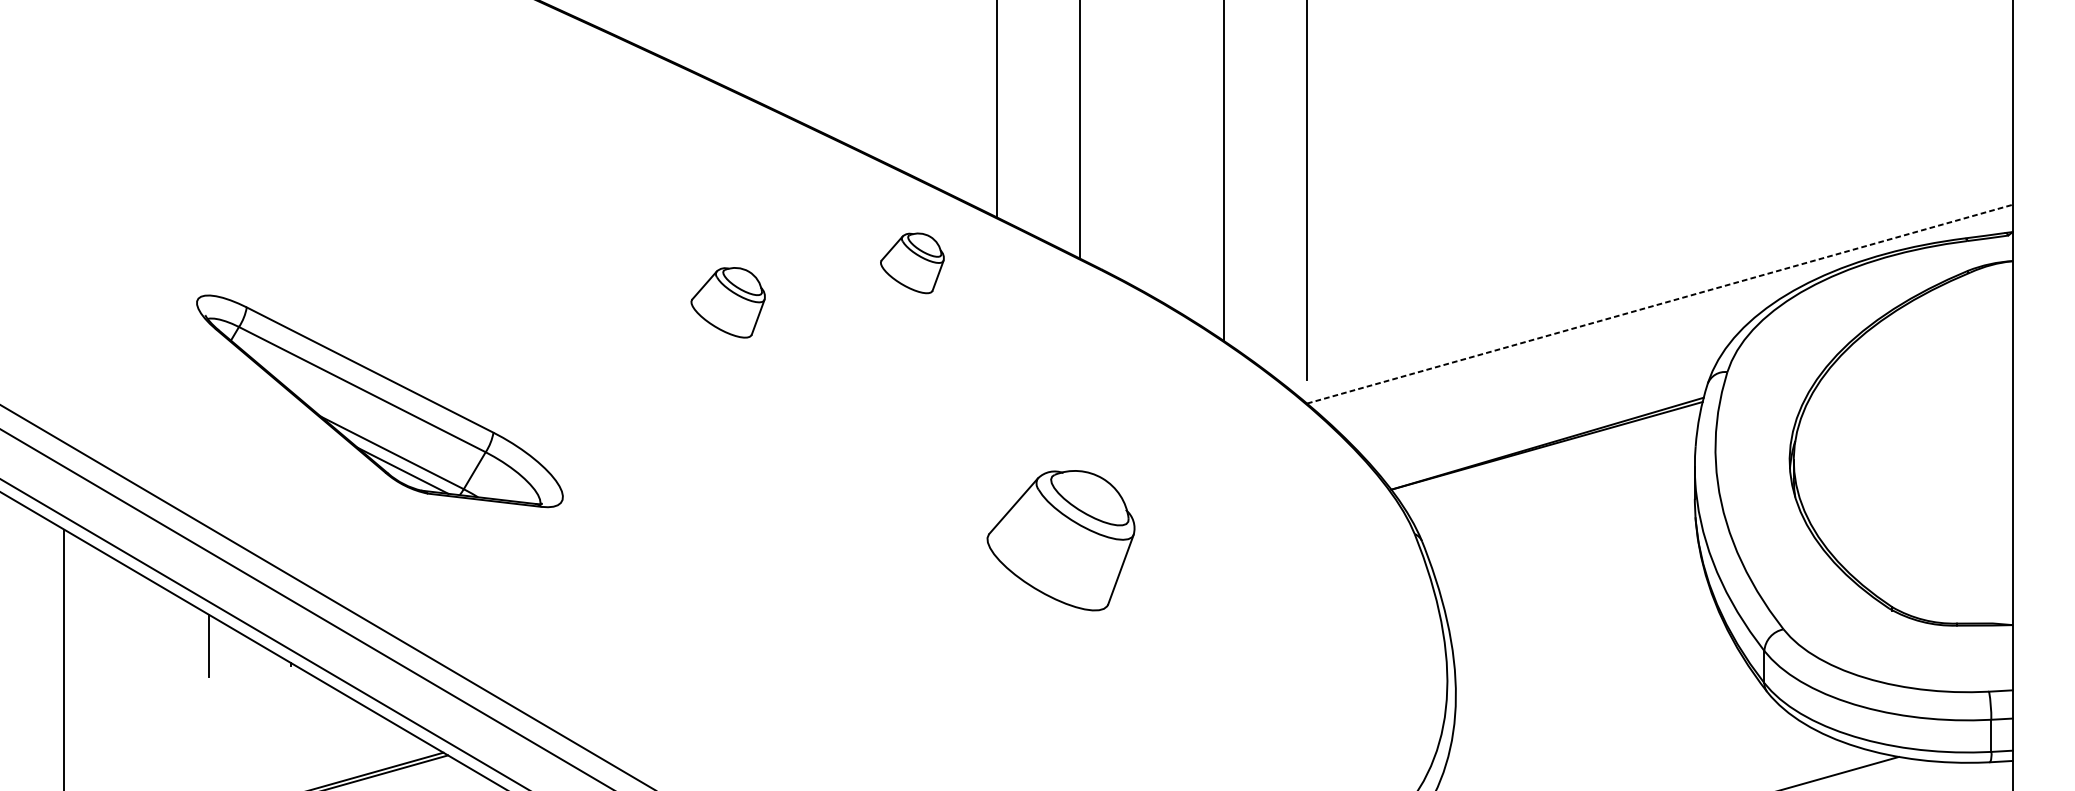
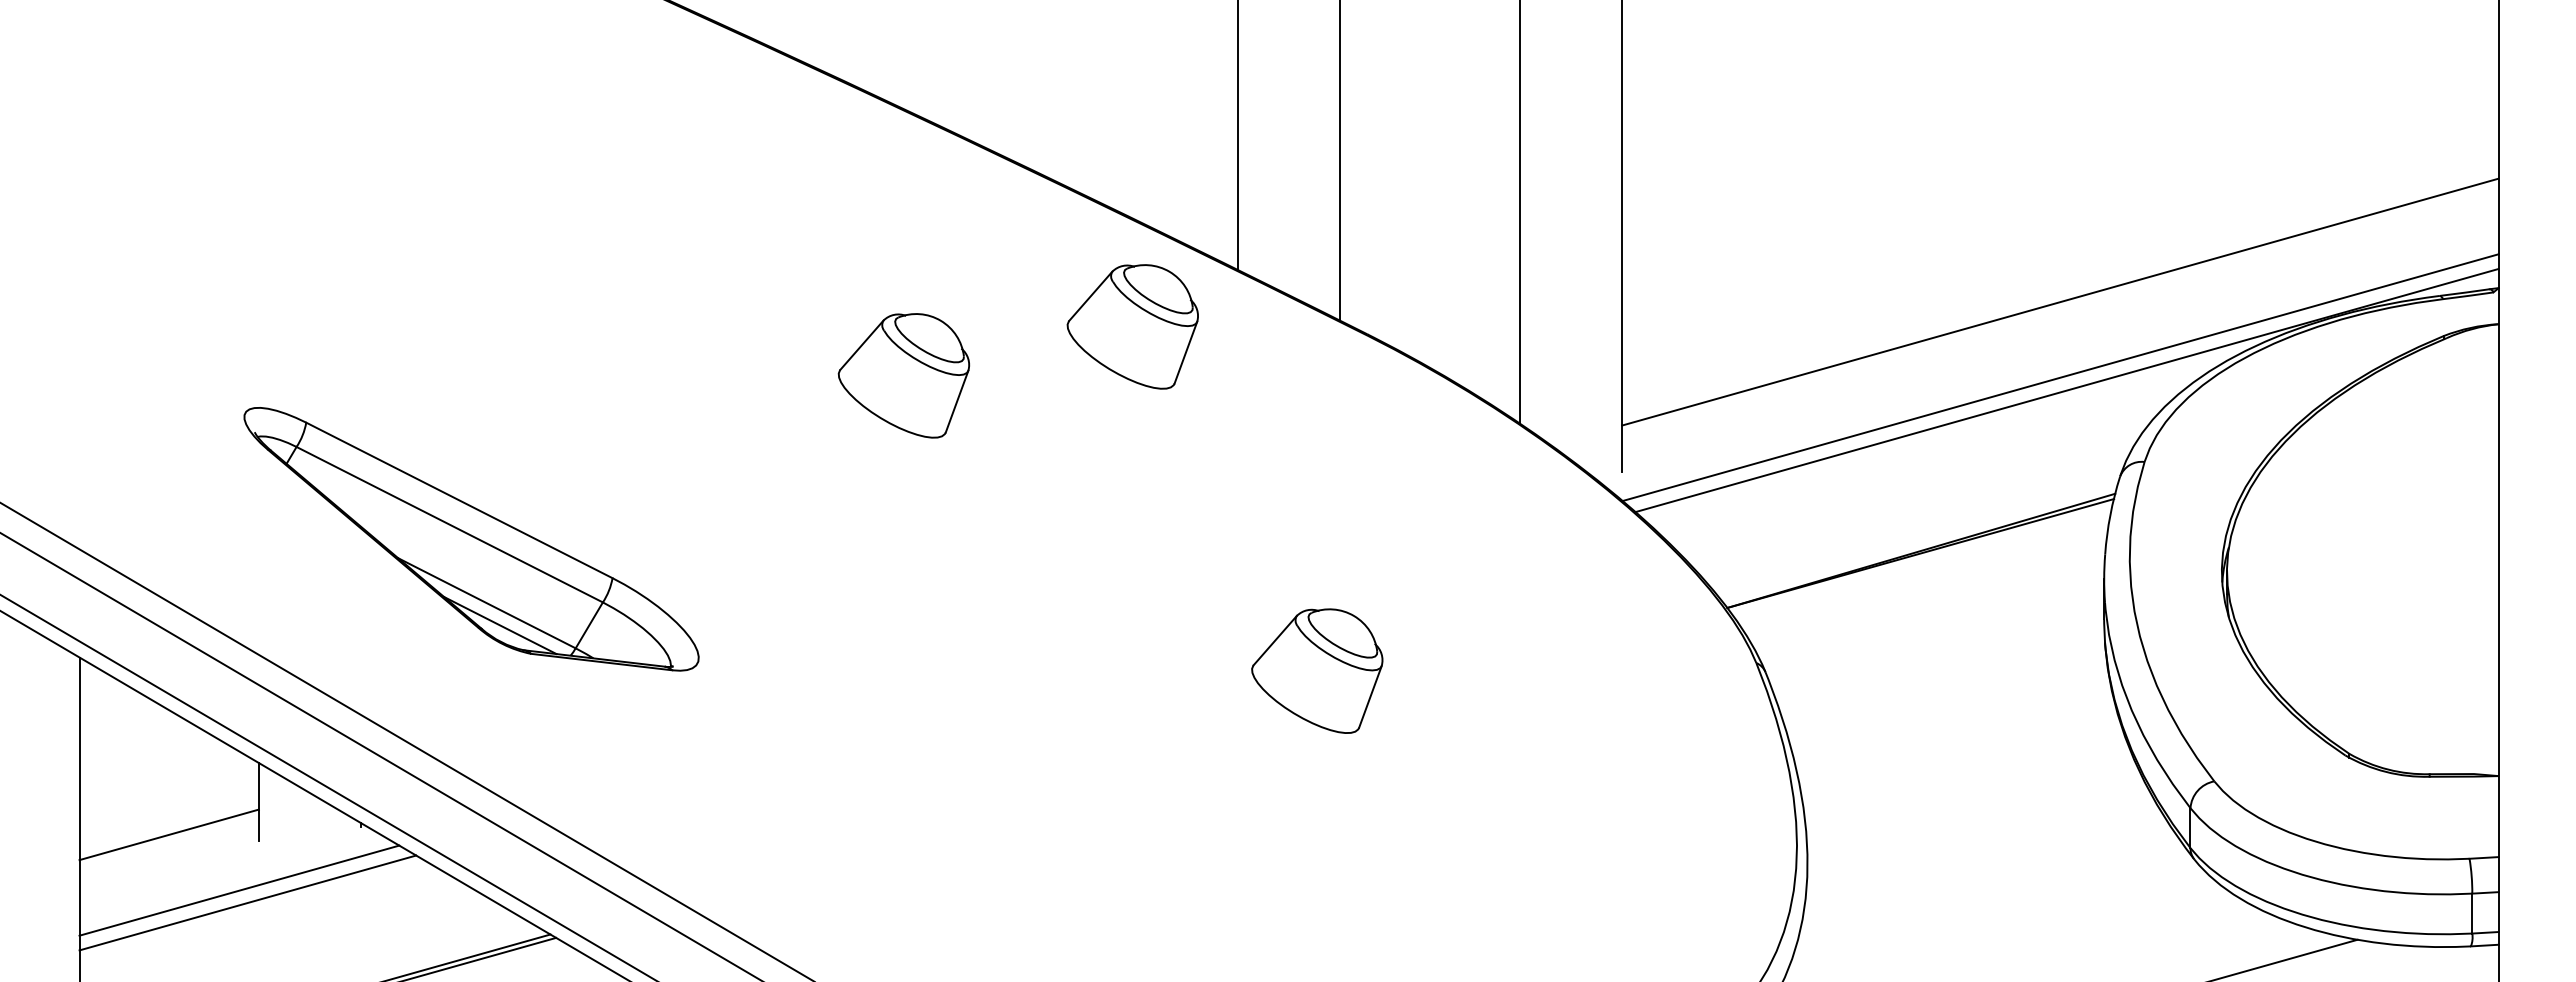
line: (1659, 242) -> (2060, 301), added
part: (912, 263) -> (1132, 326), size x1.67
part: (727, 302) -> (903, 375), size x1.43
line: (1660, 304) -> (2061, 377), dashed -> solid
line: (1664, 314) -> (2066, 390), added
part: (379, 401) -> (471, 539), moved
part: (1061, 540) -> (1317, 670), size x0.71
line: (135, 672) -> (168, 834), added
line: (193, 717) -> (239, 890), added
line: (199, 726) -> (247, 902), added

